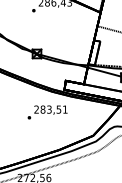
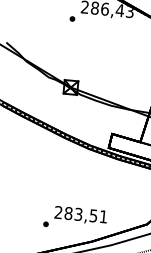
text: (47, 112) -> (75, 218), moved

